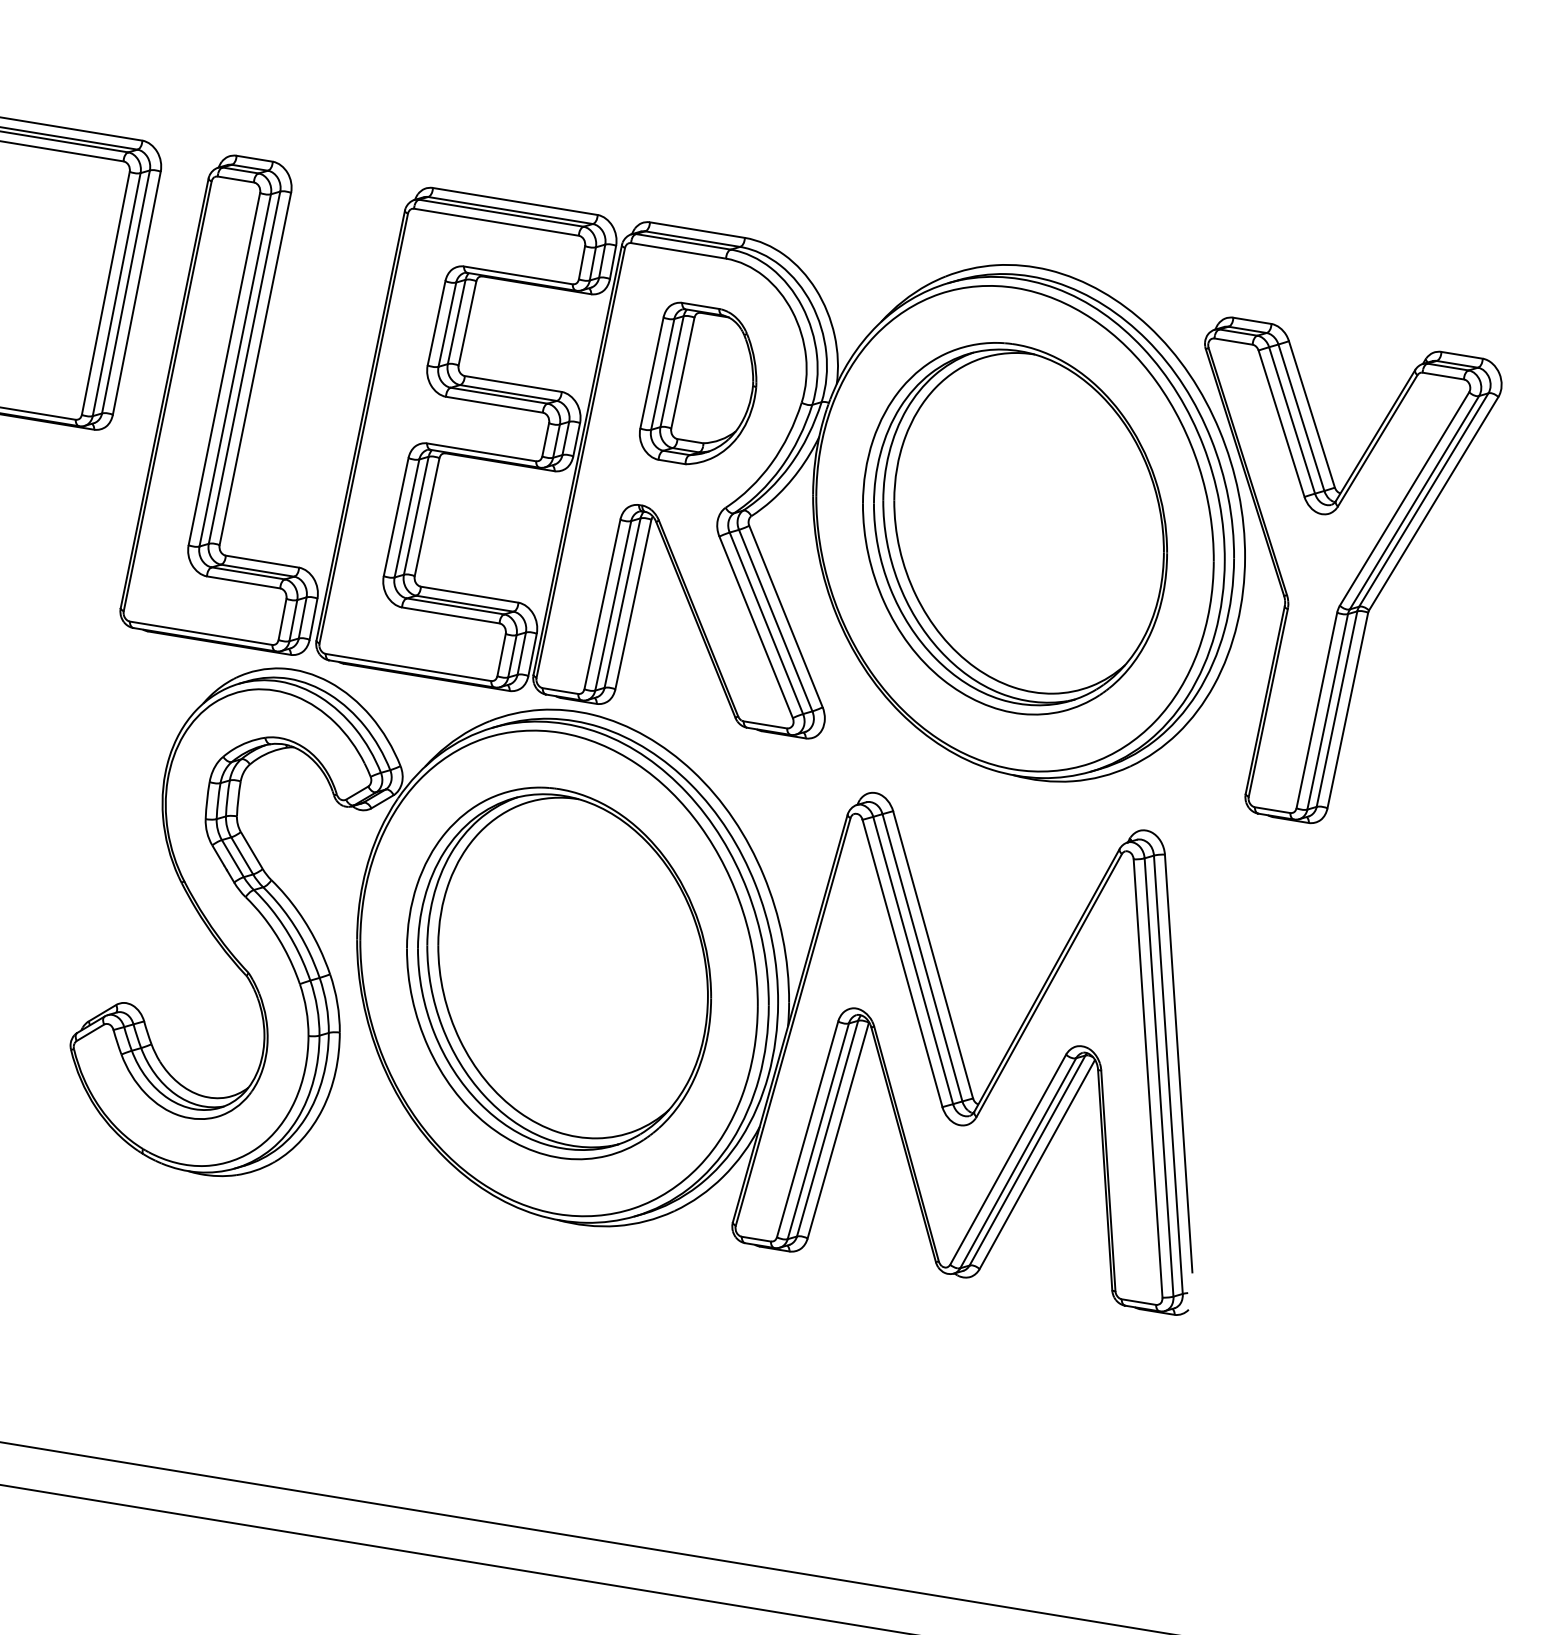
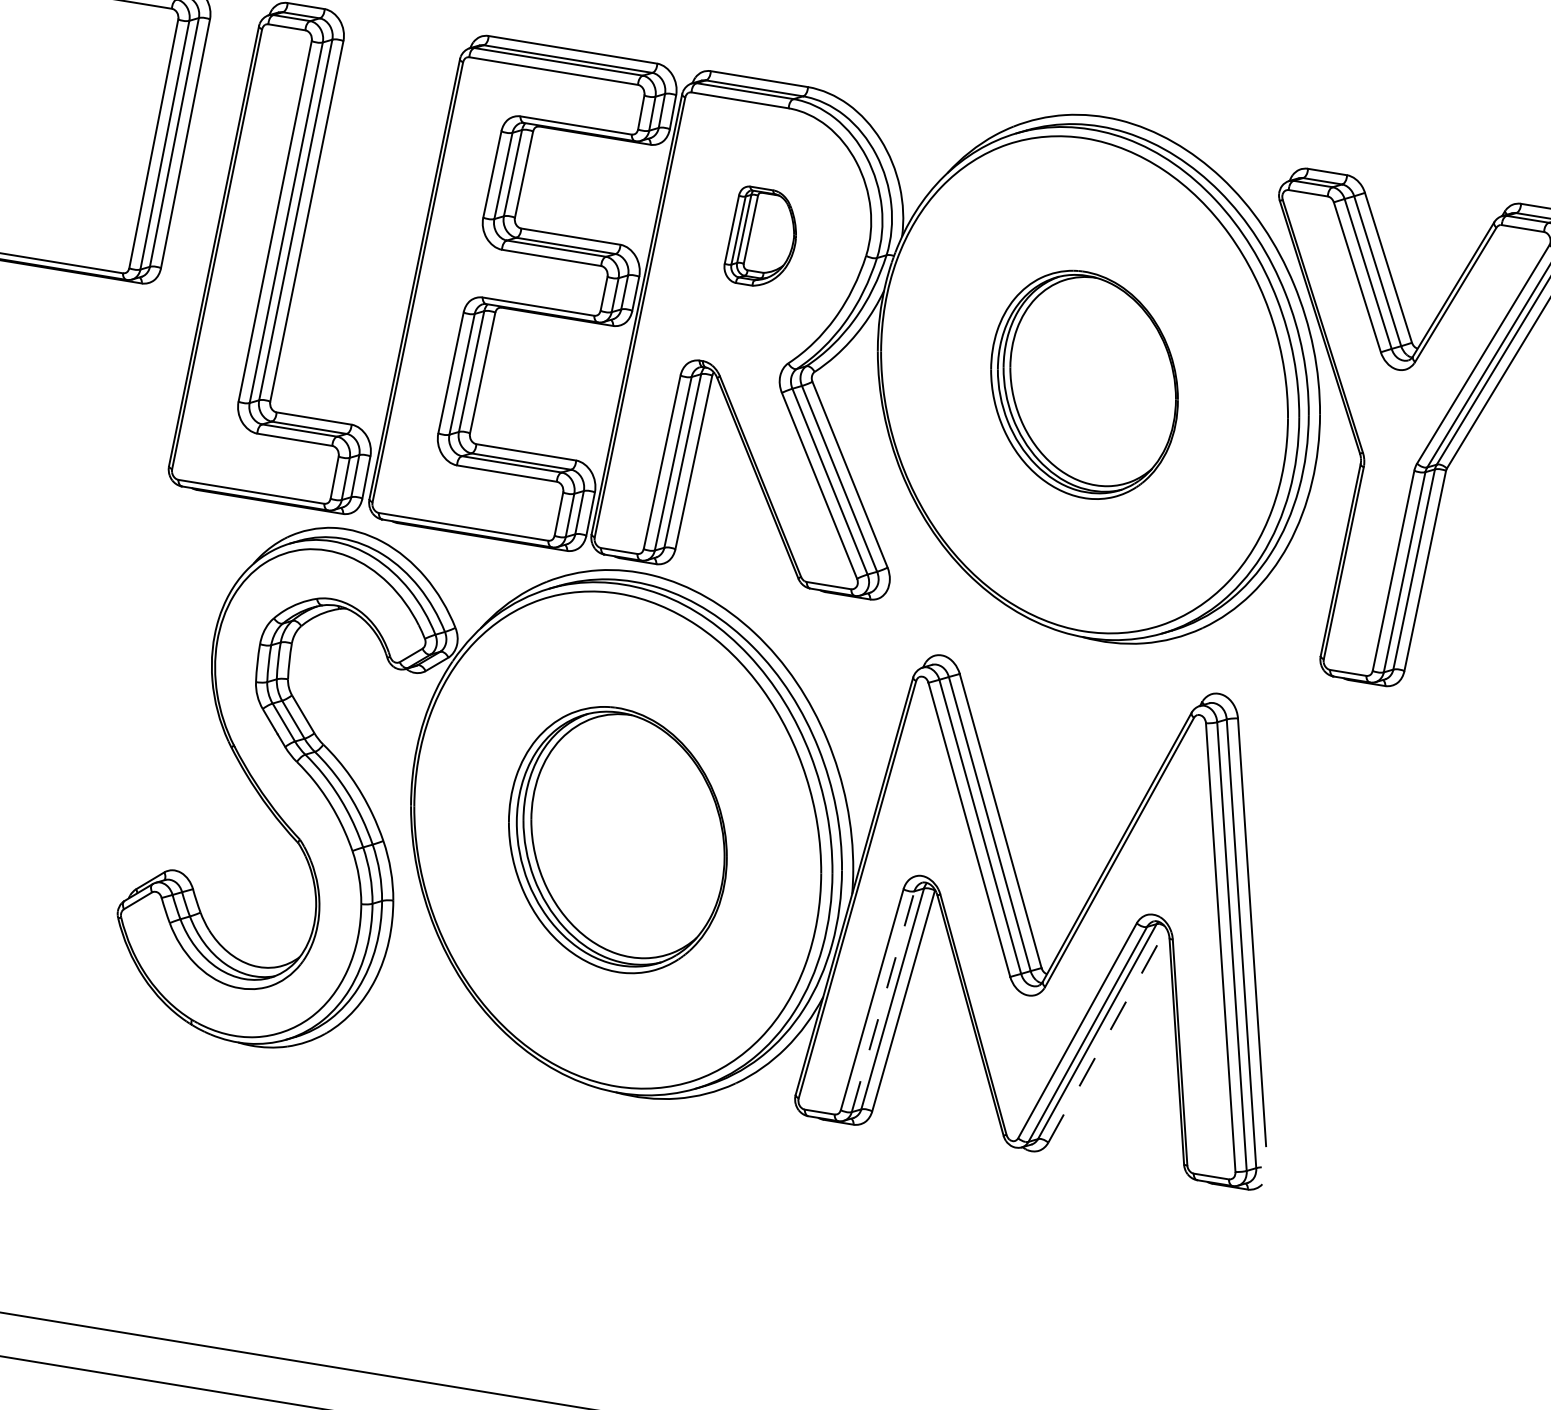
part: (698, 383) -> (760, 236), size x0.6
part: (1014, 528) -> (1083, 384), size x0.6
part: (559, 973) -> (618, 840), size x0.7
line: (818, 1130) -> (883, 1000), solid -> dashed
line: (1037, 1164) -> (1107, 1035), solid -> dashed

